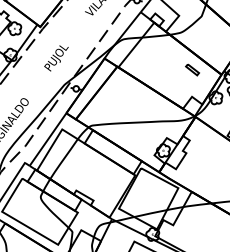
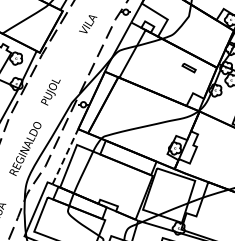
text: (55, 58) -> (50, 92), moved
line: (48, 139) -> (65, 156), solid -> dashed

